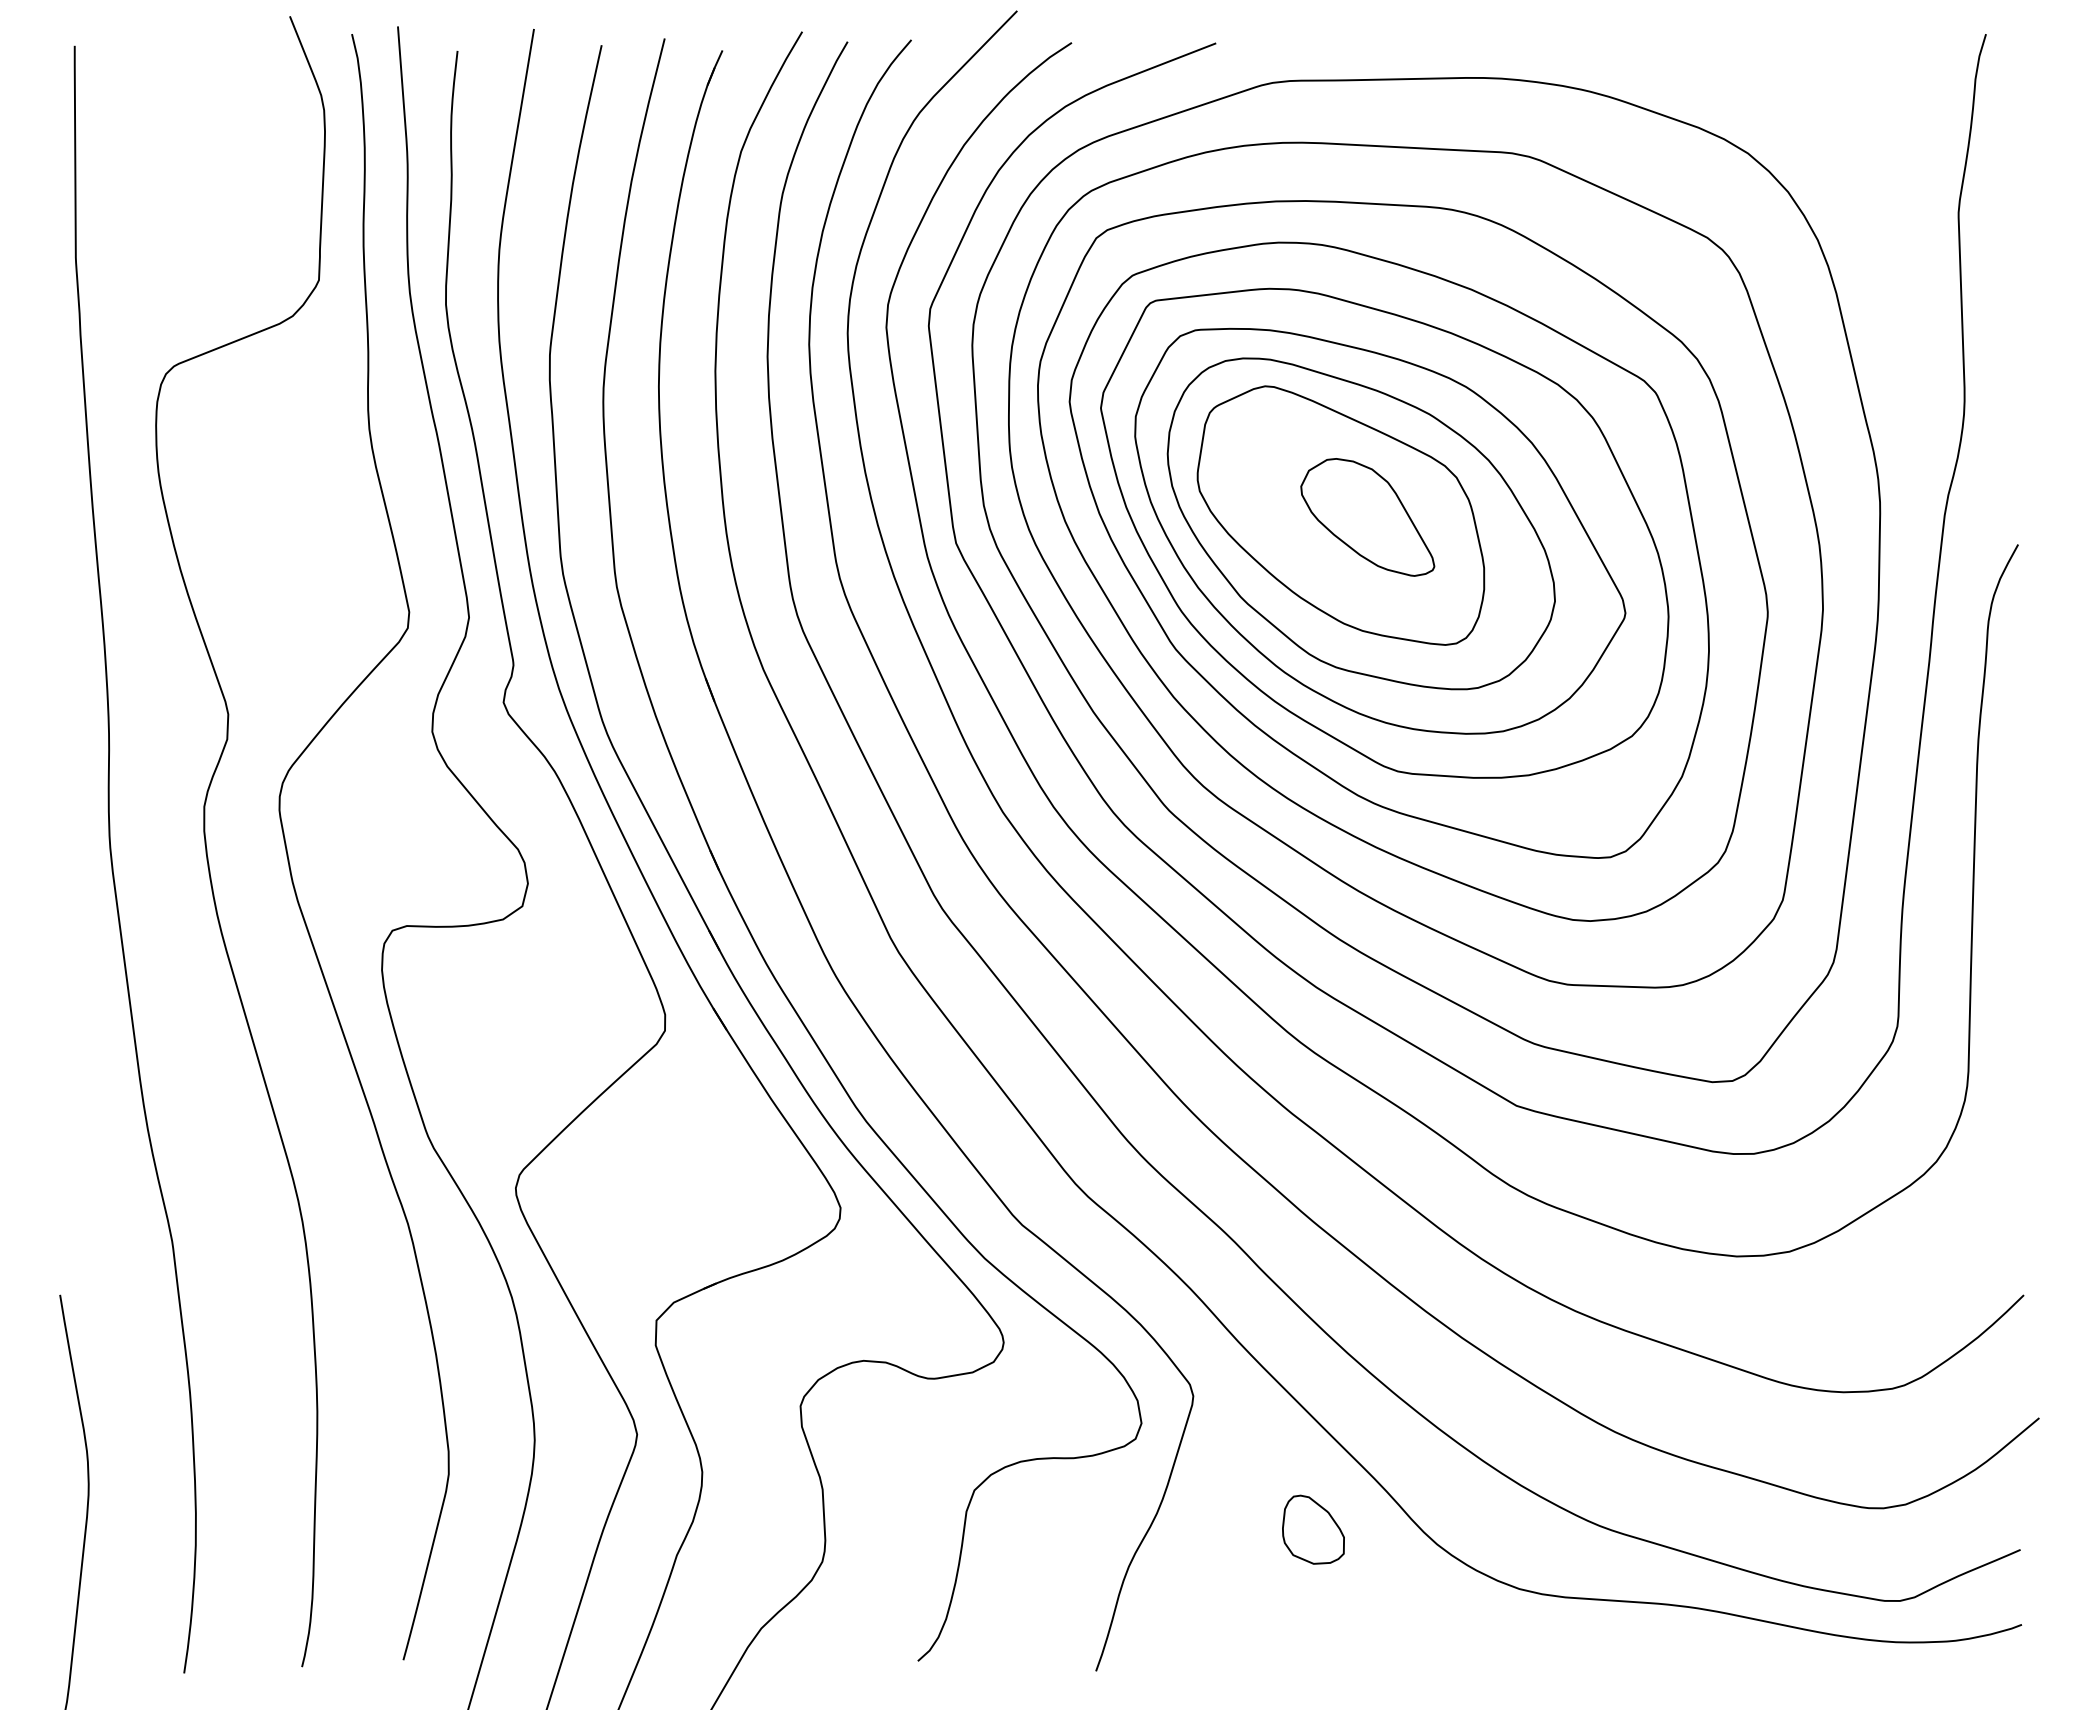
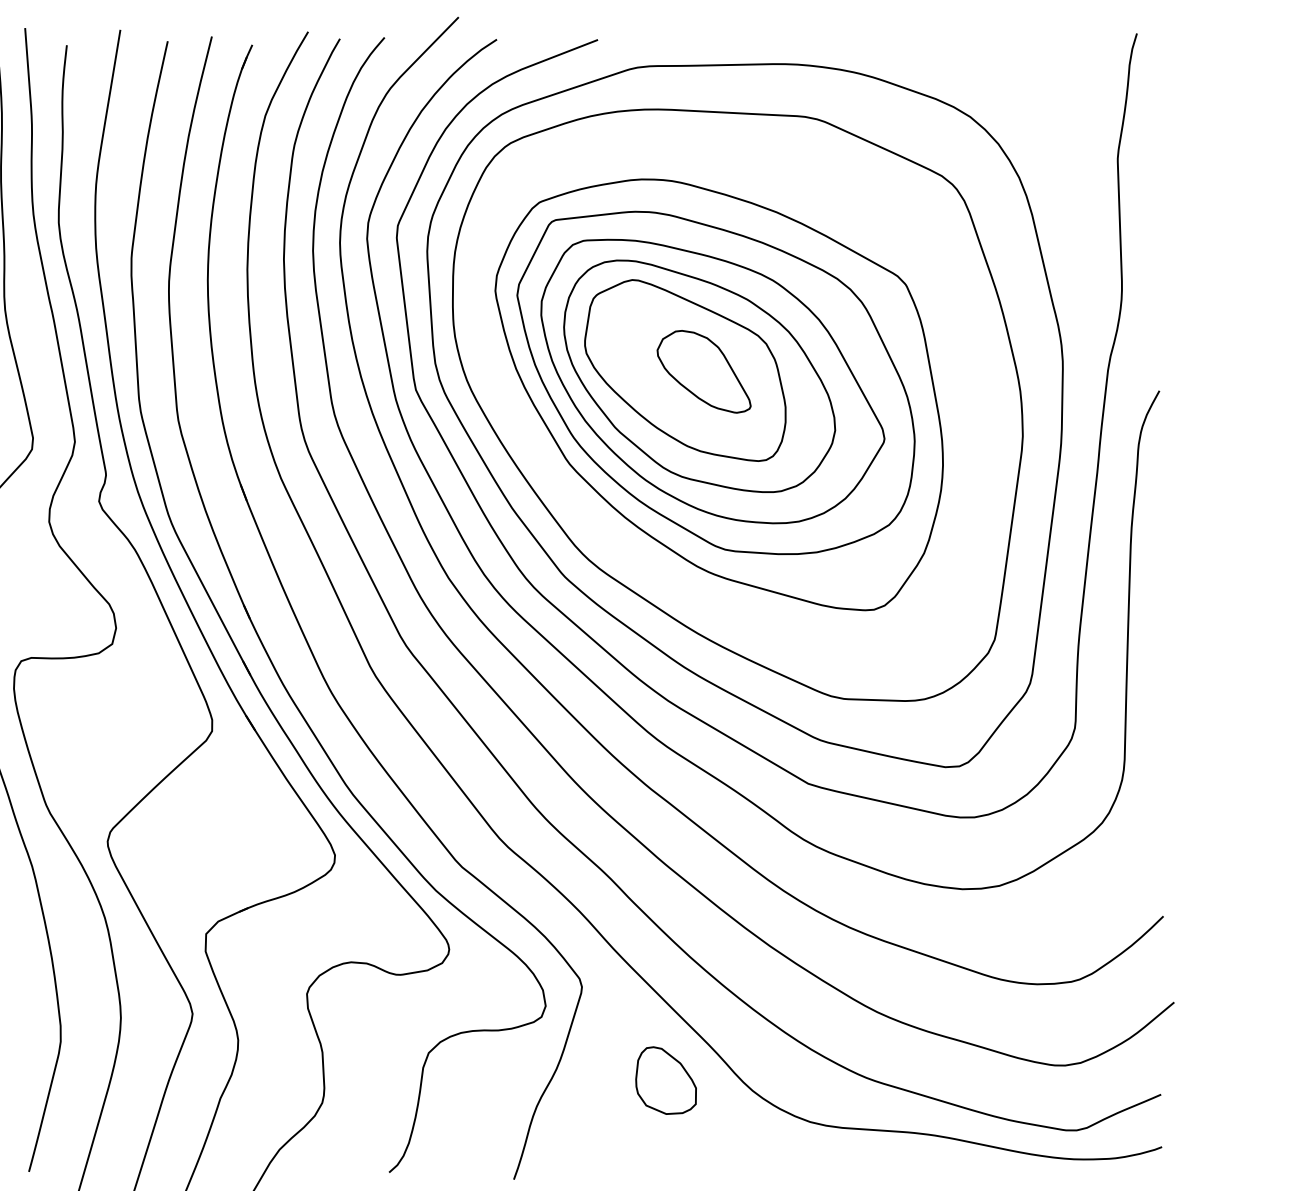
part: (1402, 560) -> (728, 401), removed
part: (1313, 1529) -> (666, 1080), size x1.4

